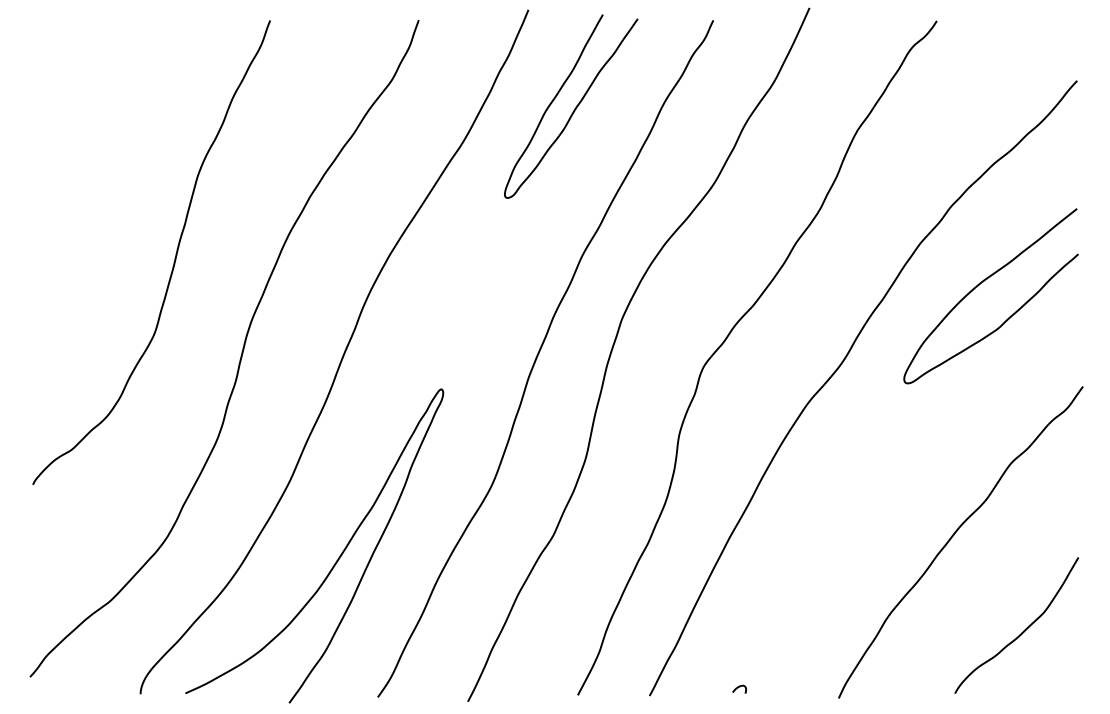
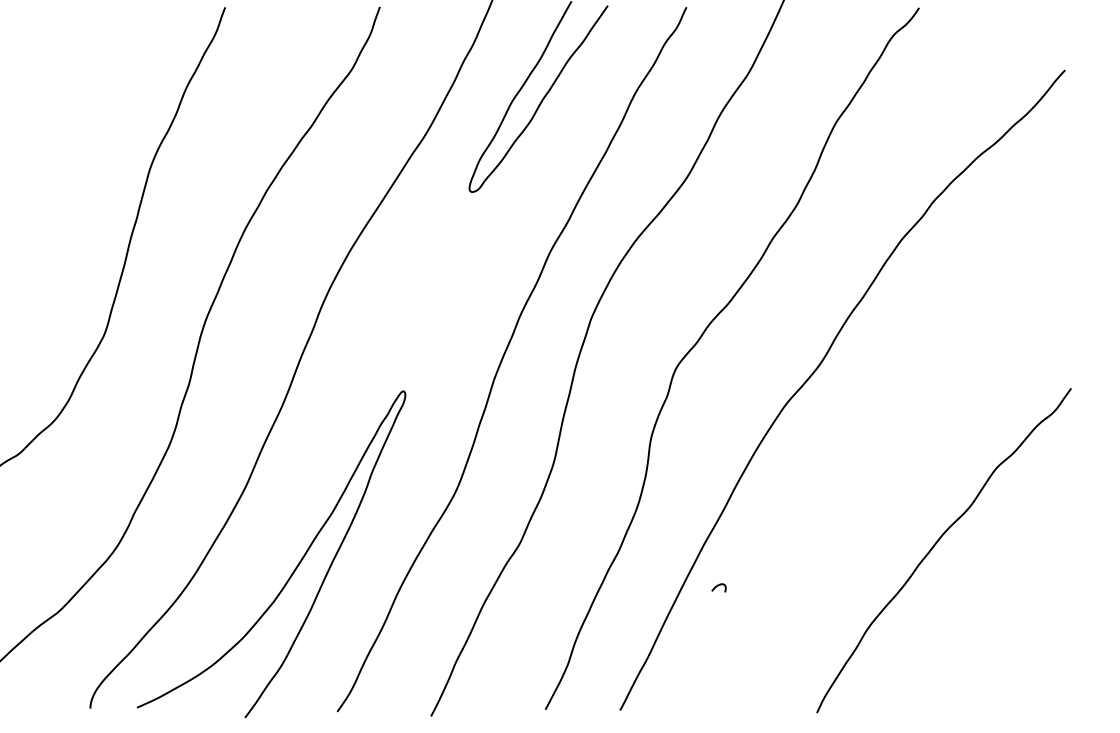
curve: (979, 285) -> (963, 283), removed
curve: (1022, 631) -> (1008, 643), removed
curve: (739, 687) -> (718, 586), moved

